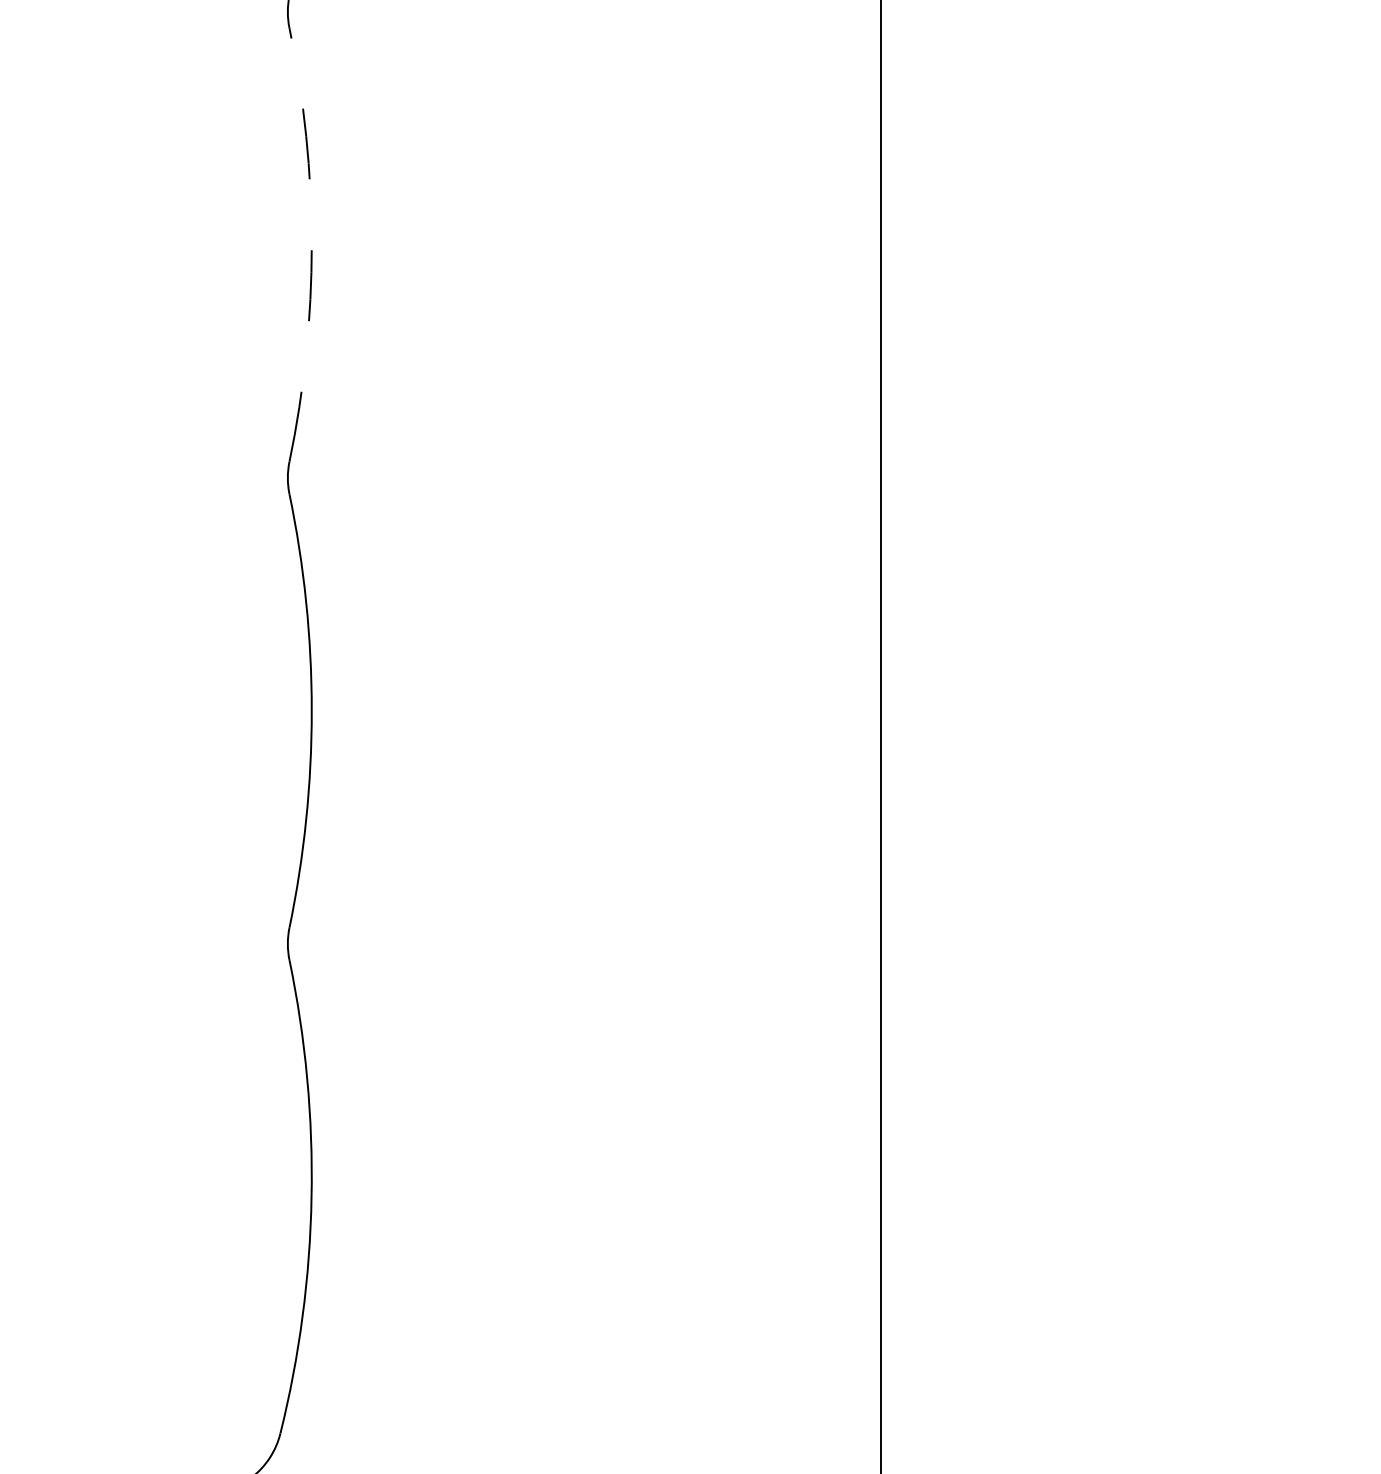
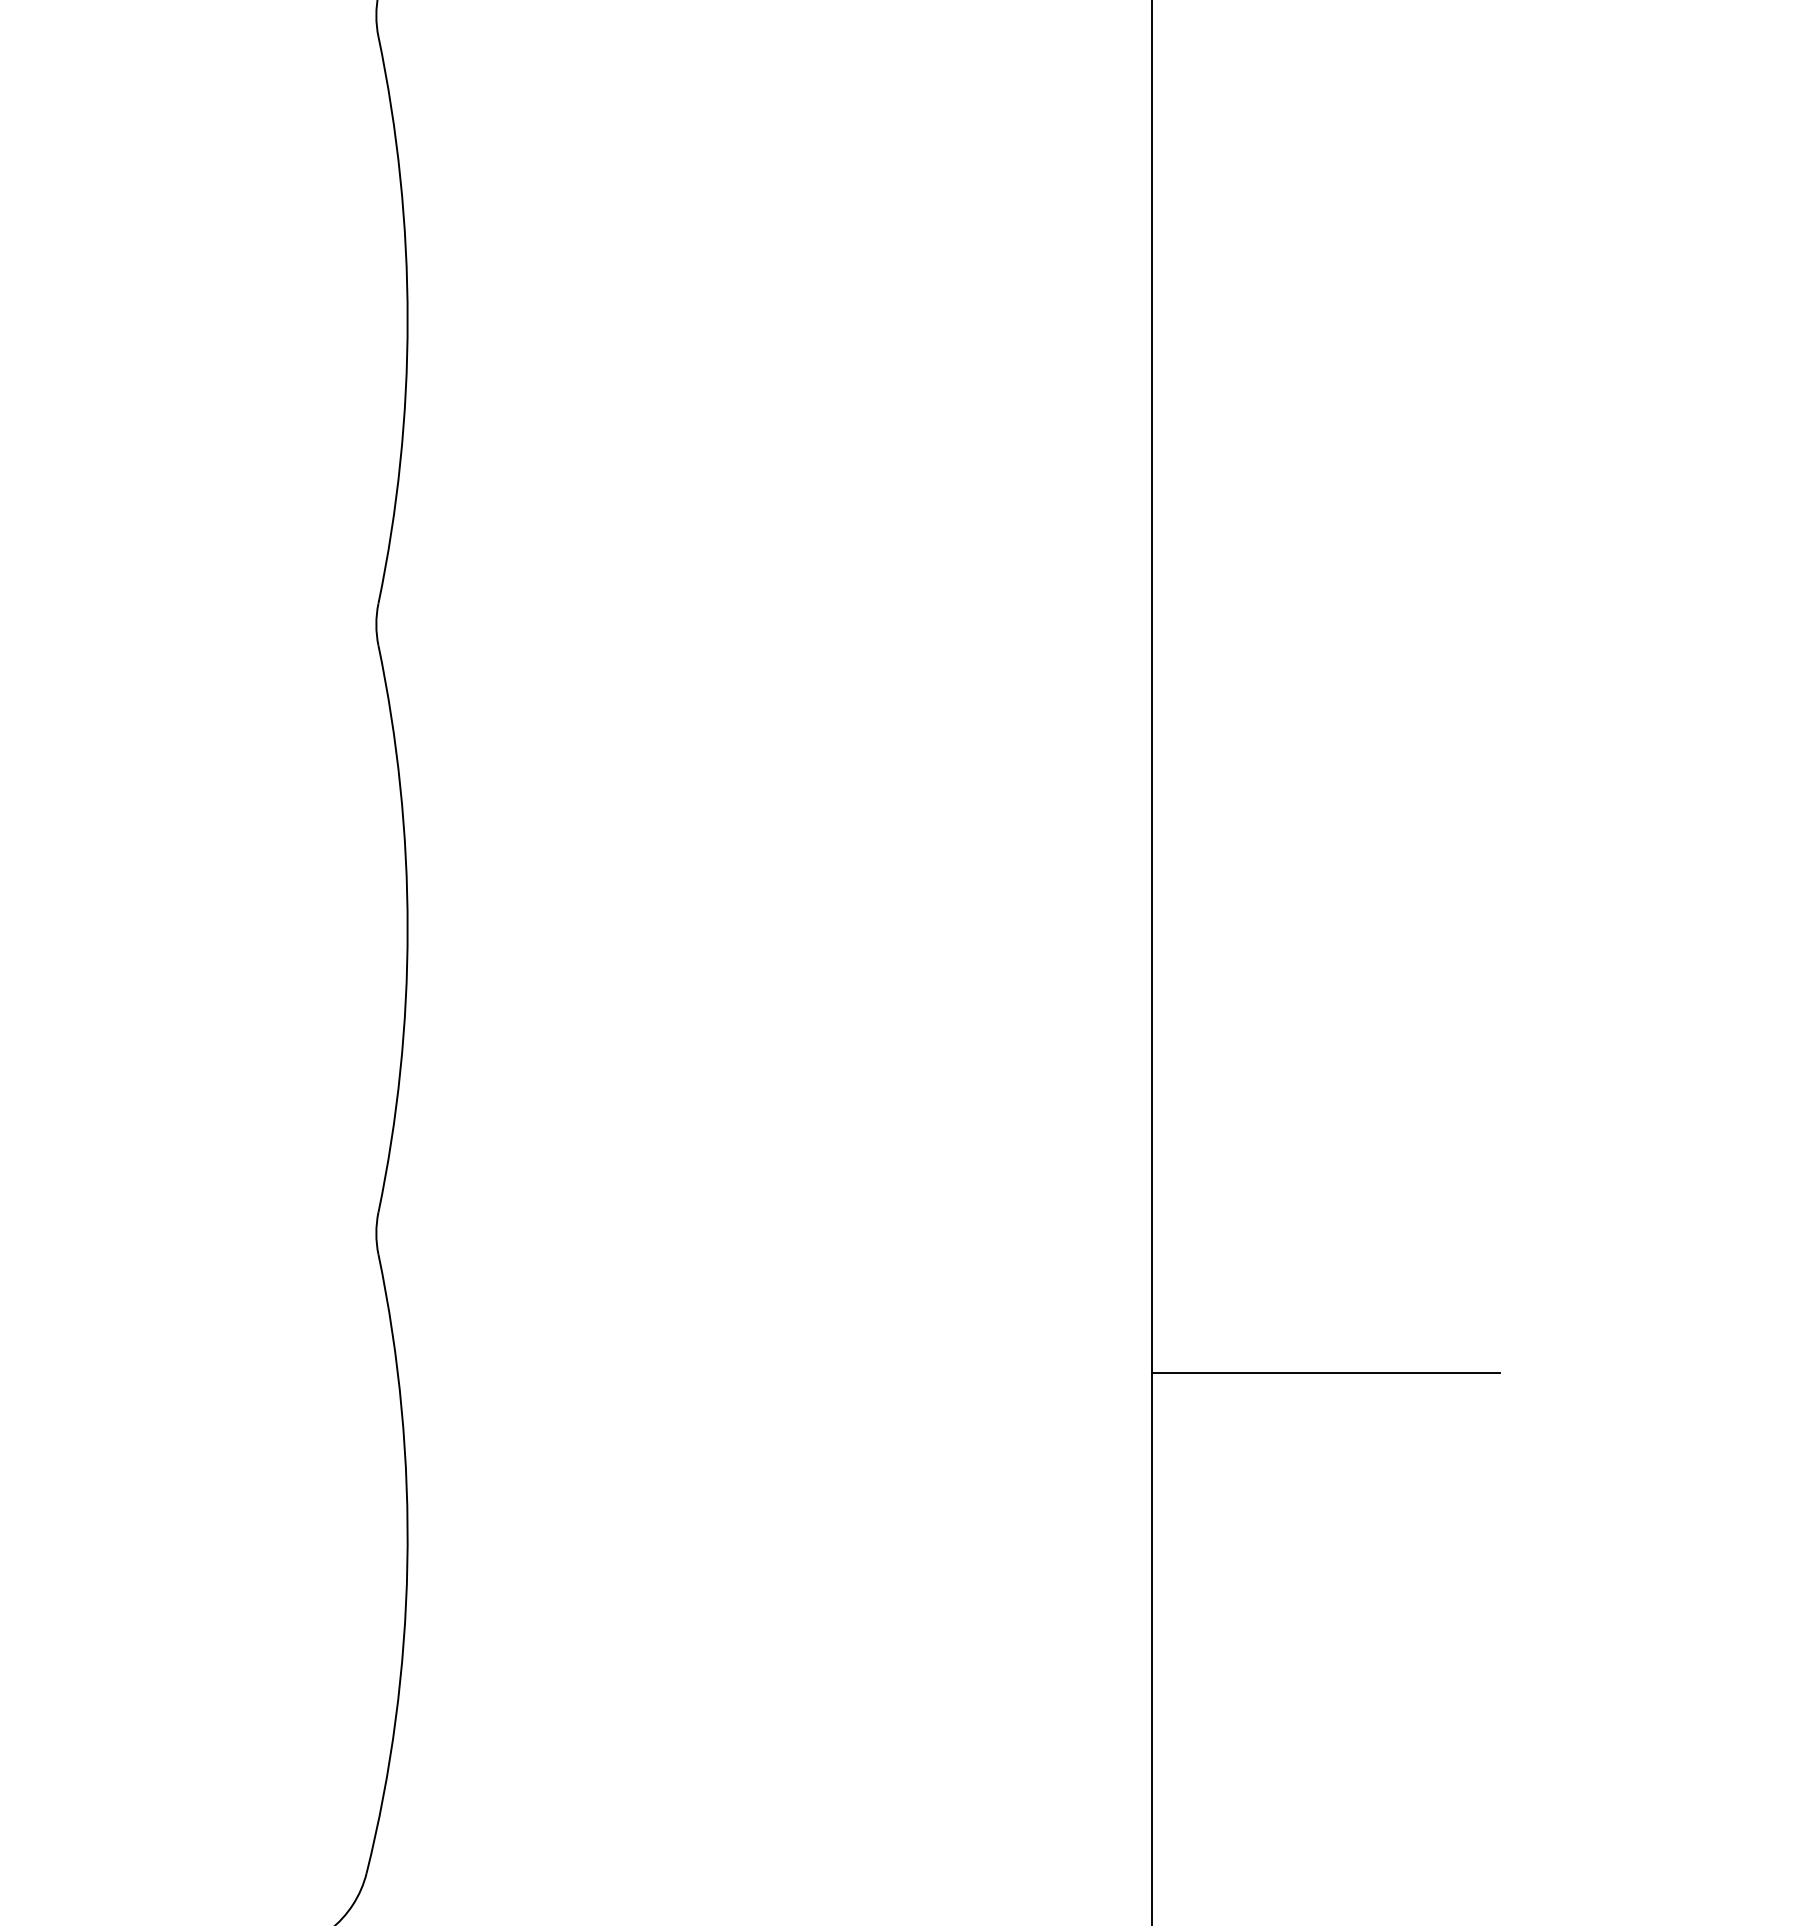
arc: (311, 245) -> (407, 320), dashed -> solid
line: (1014, 1050) -> (1325, 1372), added

